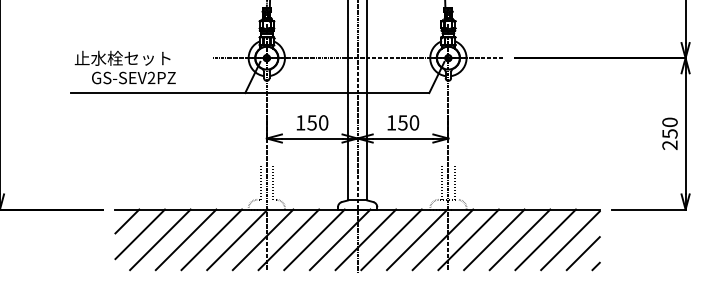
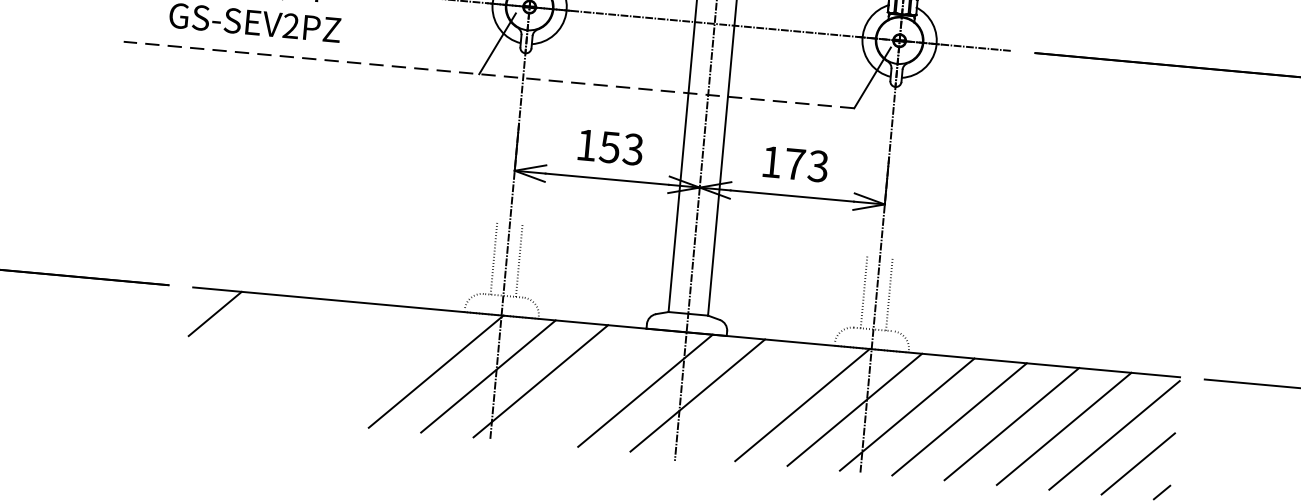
line: (249, 93) -> (487, 75), solid -> dashed
text: (323, 122) -> (633, 148), 150 -> 153
text: (408, 122) -> (806, 164), 150 -> 173
line: (139, 234) -> (237, 342), removed
line: (160, 239) -> (279, 356), removed
line: (185, 239) -> (330, 361), removed
line: (211, 239) -> (383, 366), removed
line: (314, 239) -> (593, 385), removed
line: (391, 239) -> (750, 399), removed

